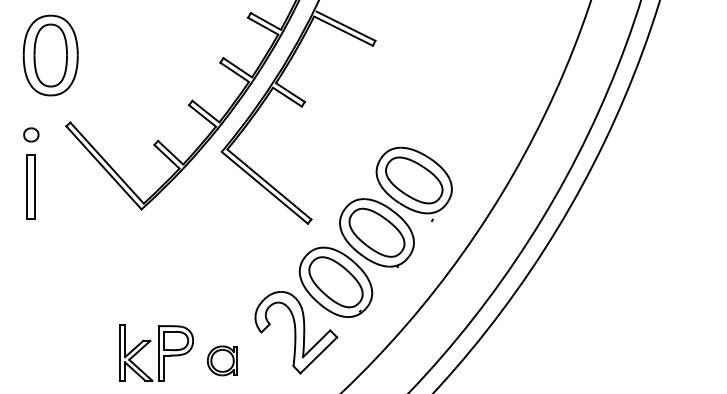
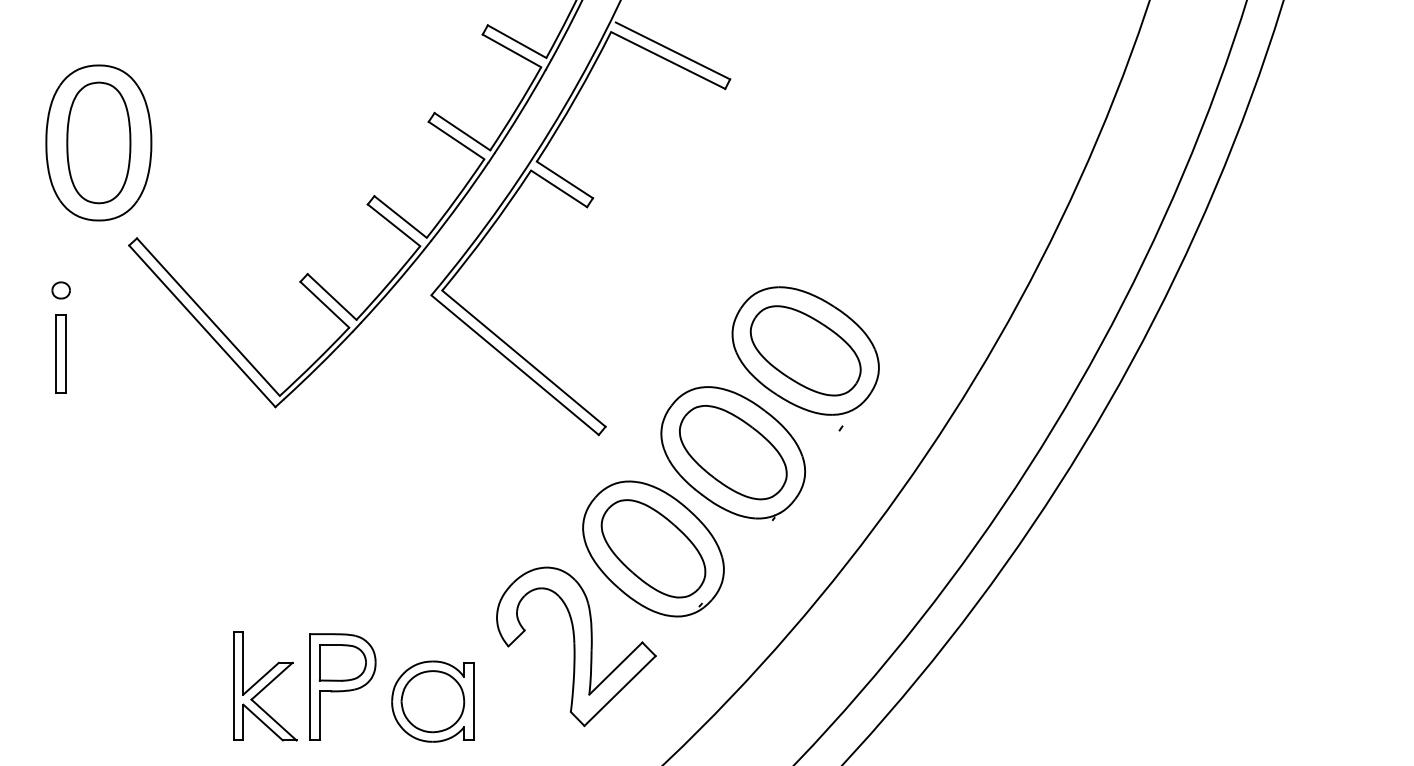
part: (50, 55) -> (98, 142), moved
part: (31, 173) -> (61, 337), size x0.62
part: (222, 360) -> (432, 700), size x1.43

